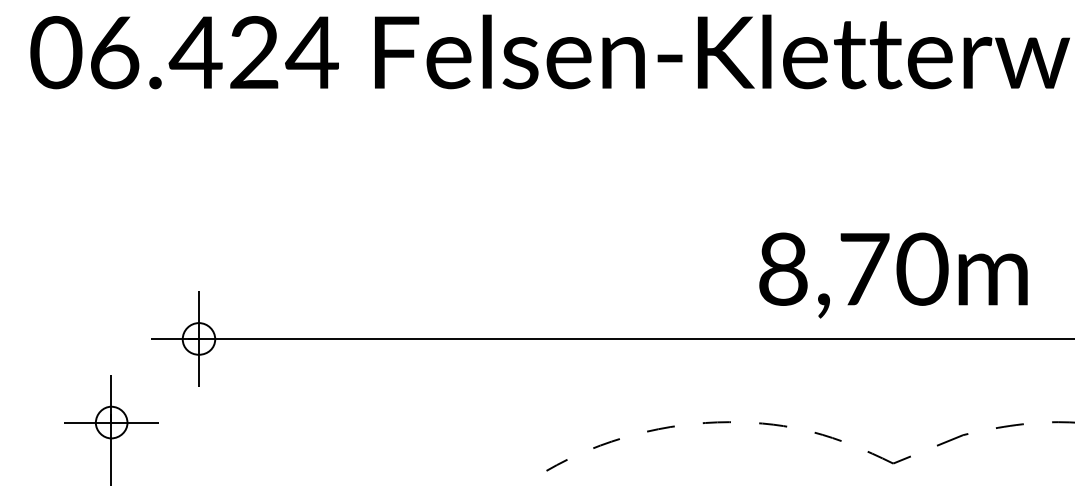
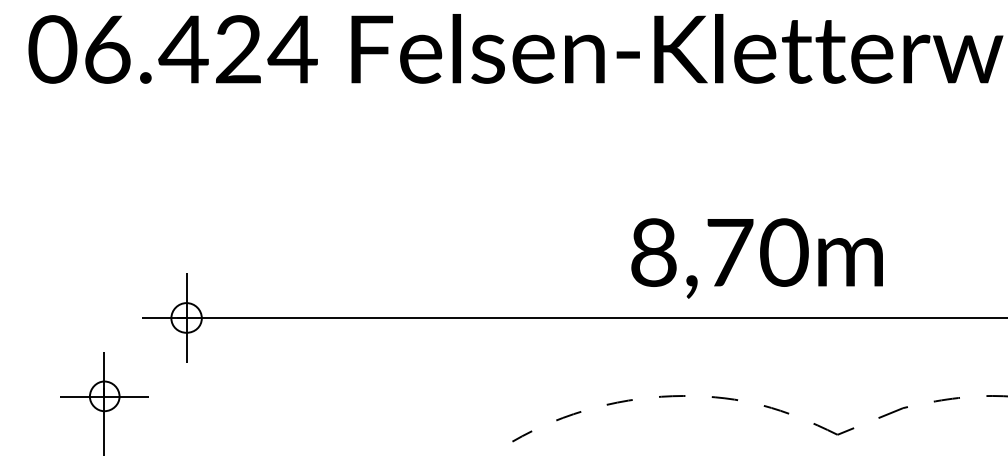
text: (893, 275) -> (757, 258), moved

